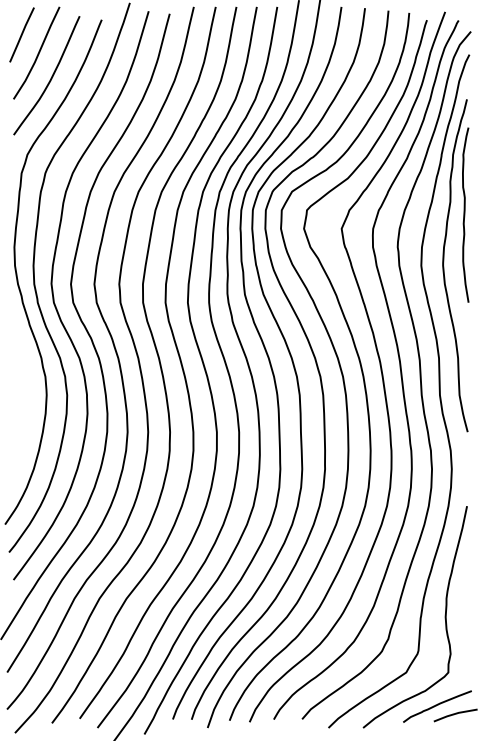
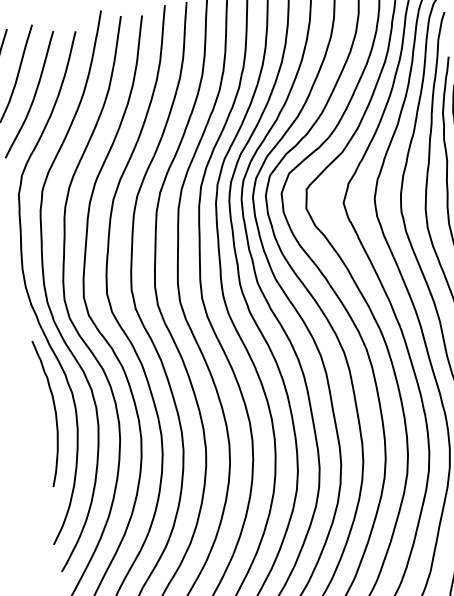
curve: (25, 393) -> (54, 412), added

